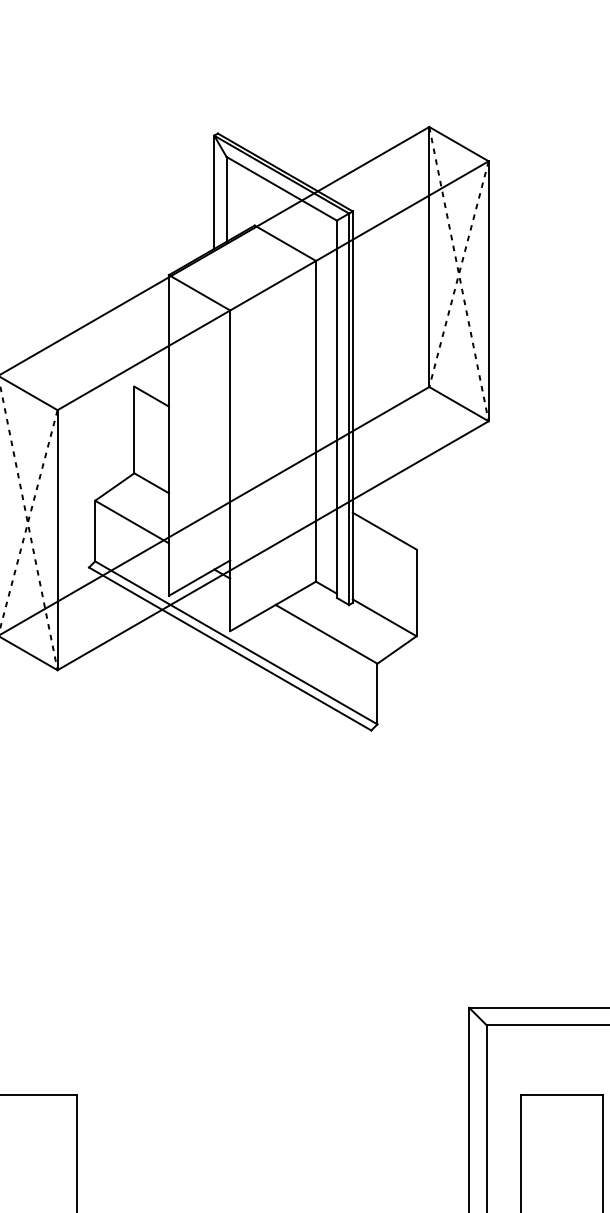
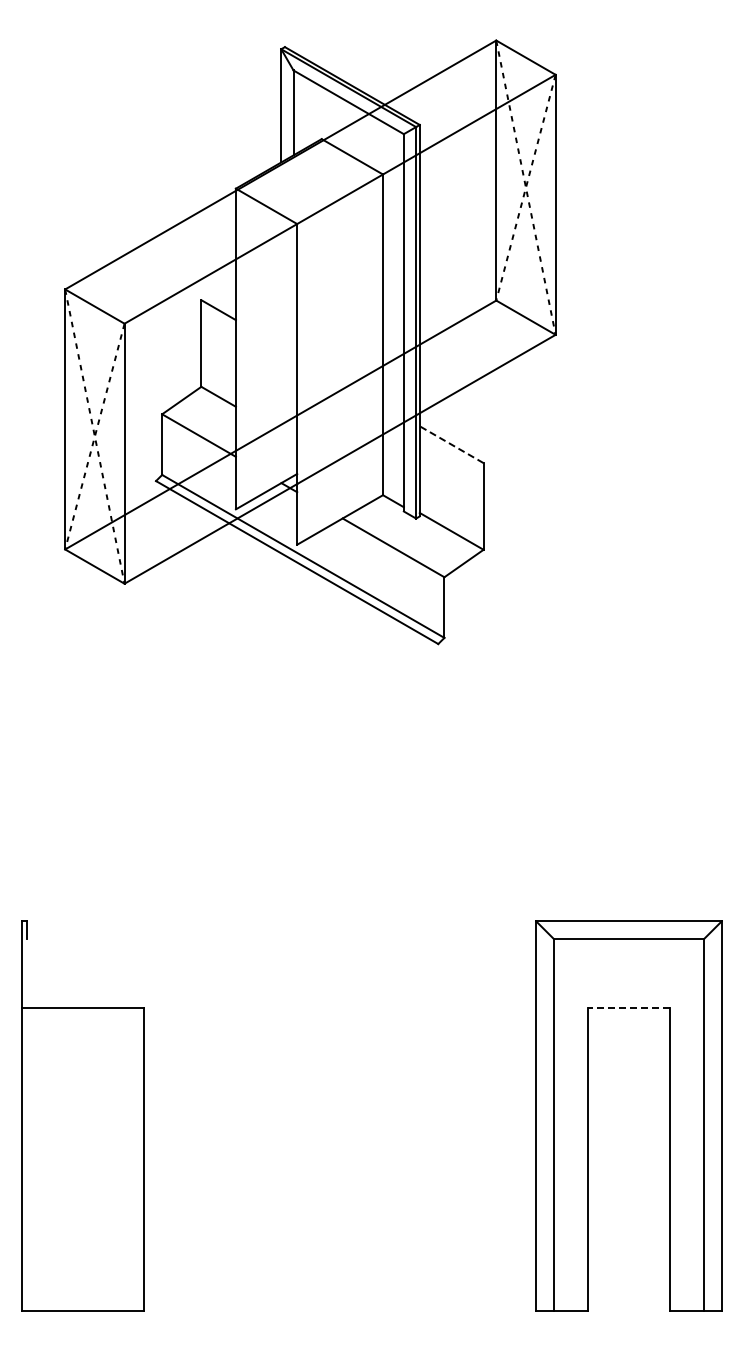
line: (384, 530) -> (451, 444), solid -> dashed
line: (561, 1094) -> (628, 1008), solid -> dashed

